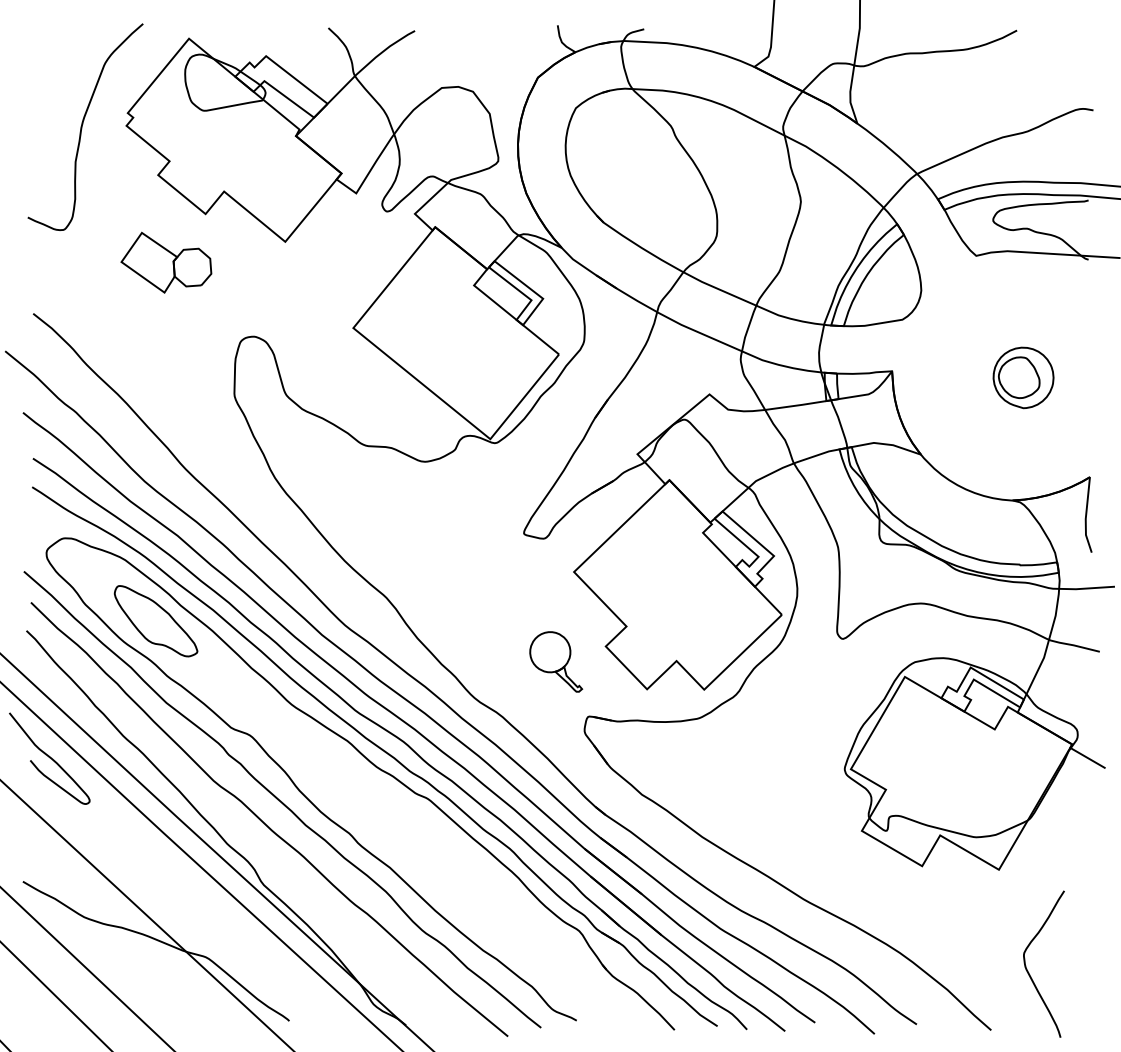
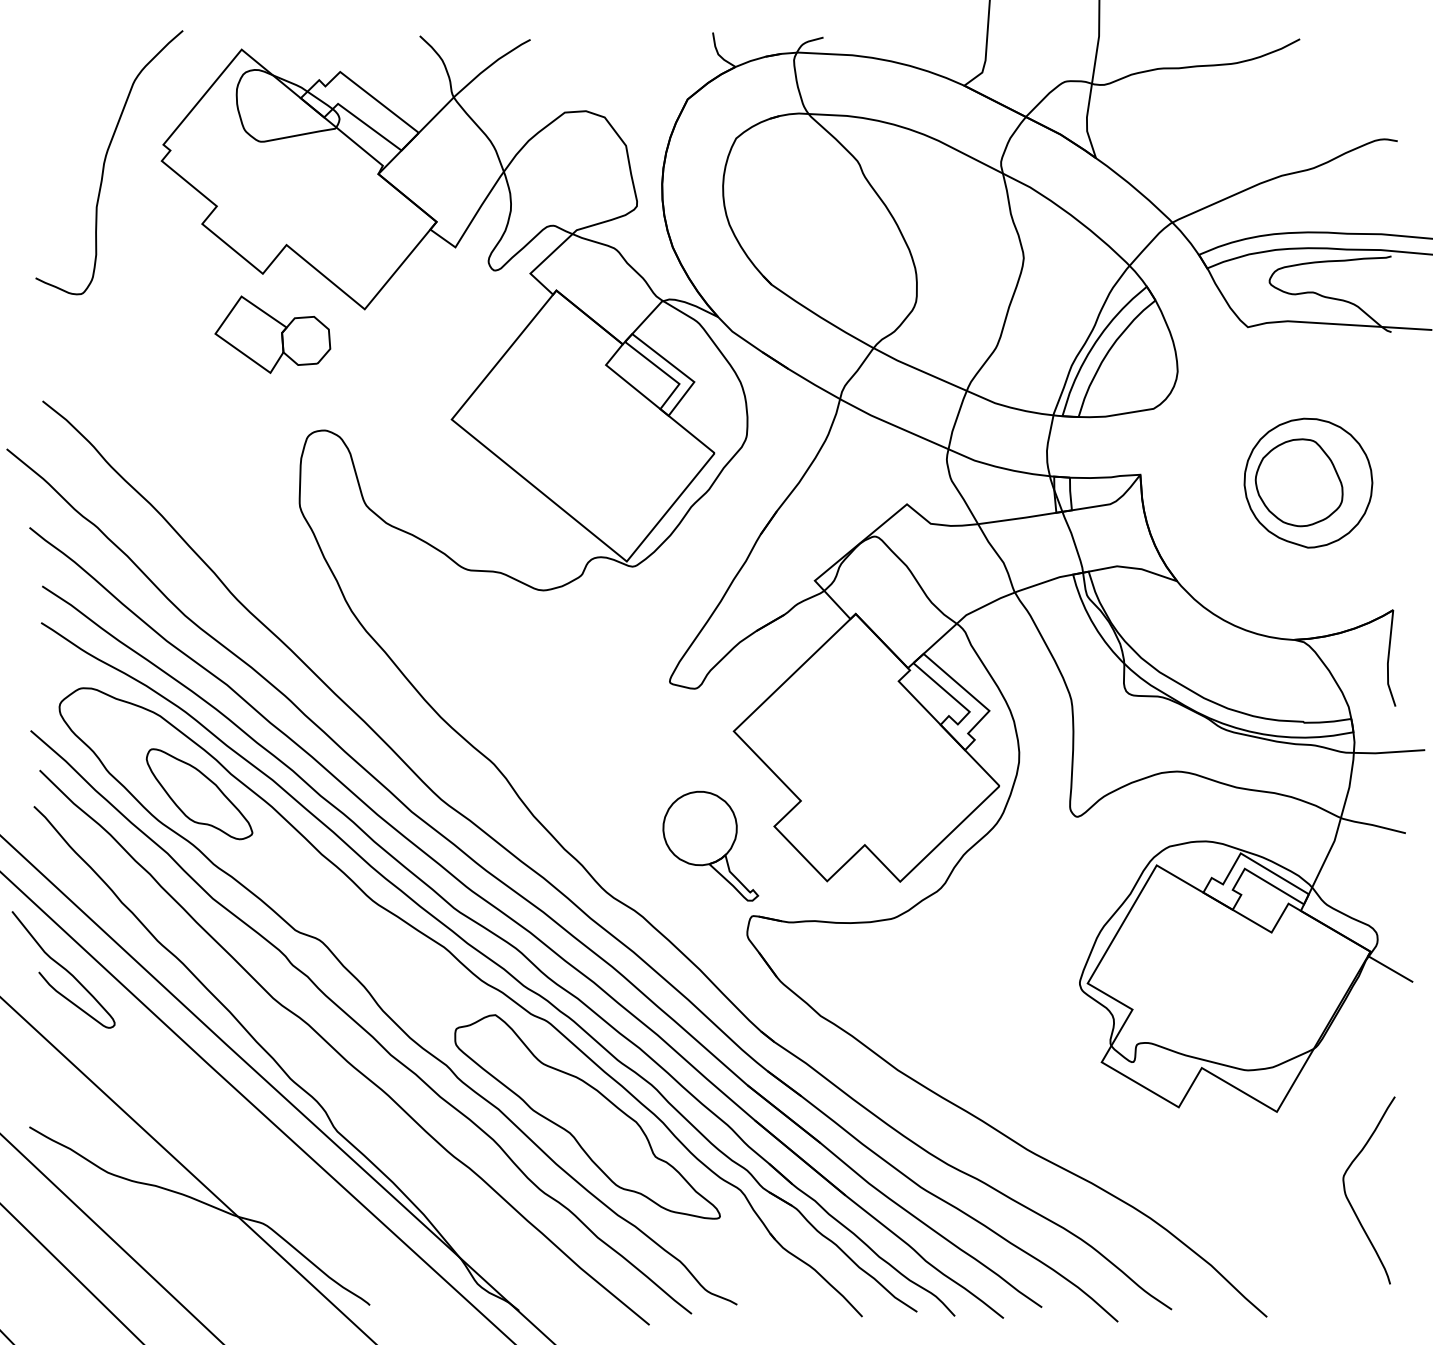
part: (166, 262) -> (272, 334), moved
part: (1023, 377) -> (1308, 482), size x1.67
part: (556, 661) -> (711, 845), size x1.43
part: (459, 873) -> (587, 1116), added
curve: (1029, 972) -> (1350, 1201), moved

